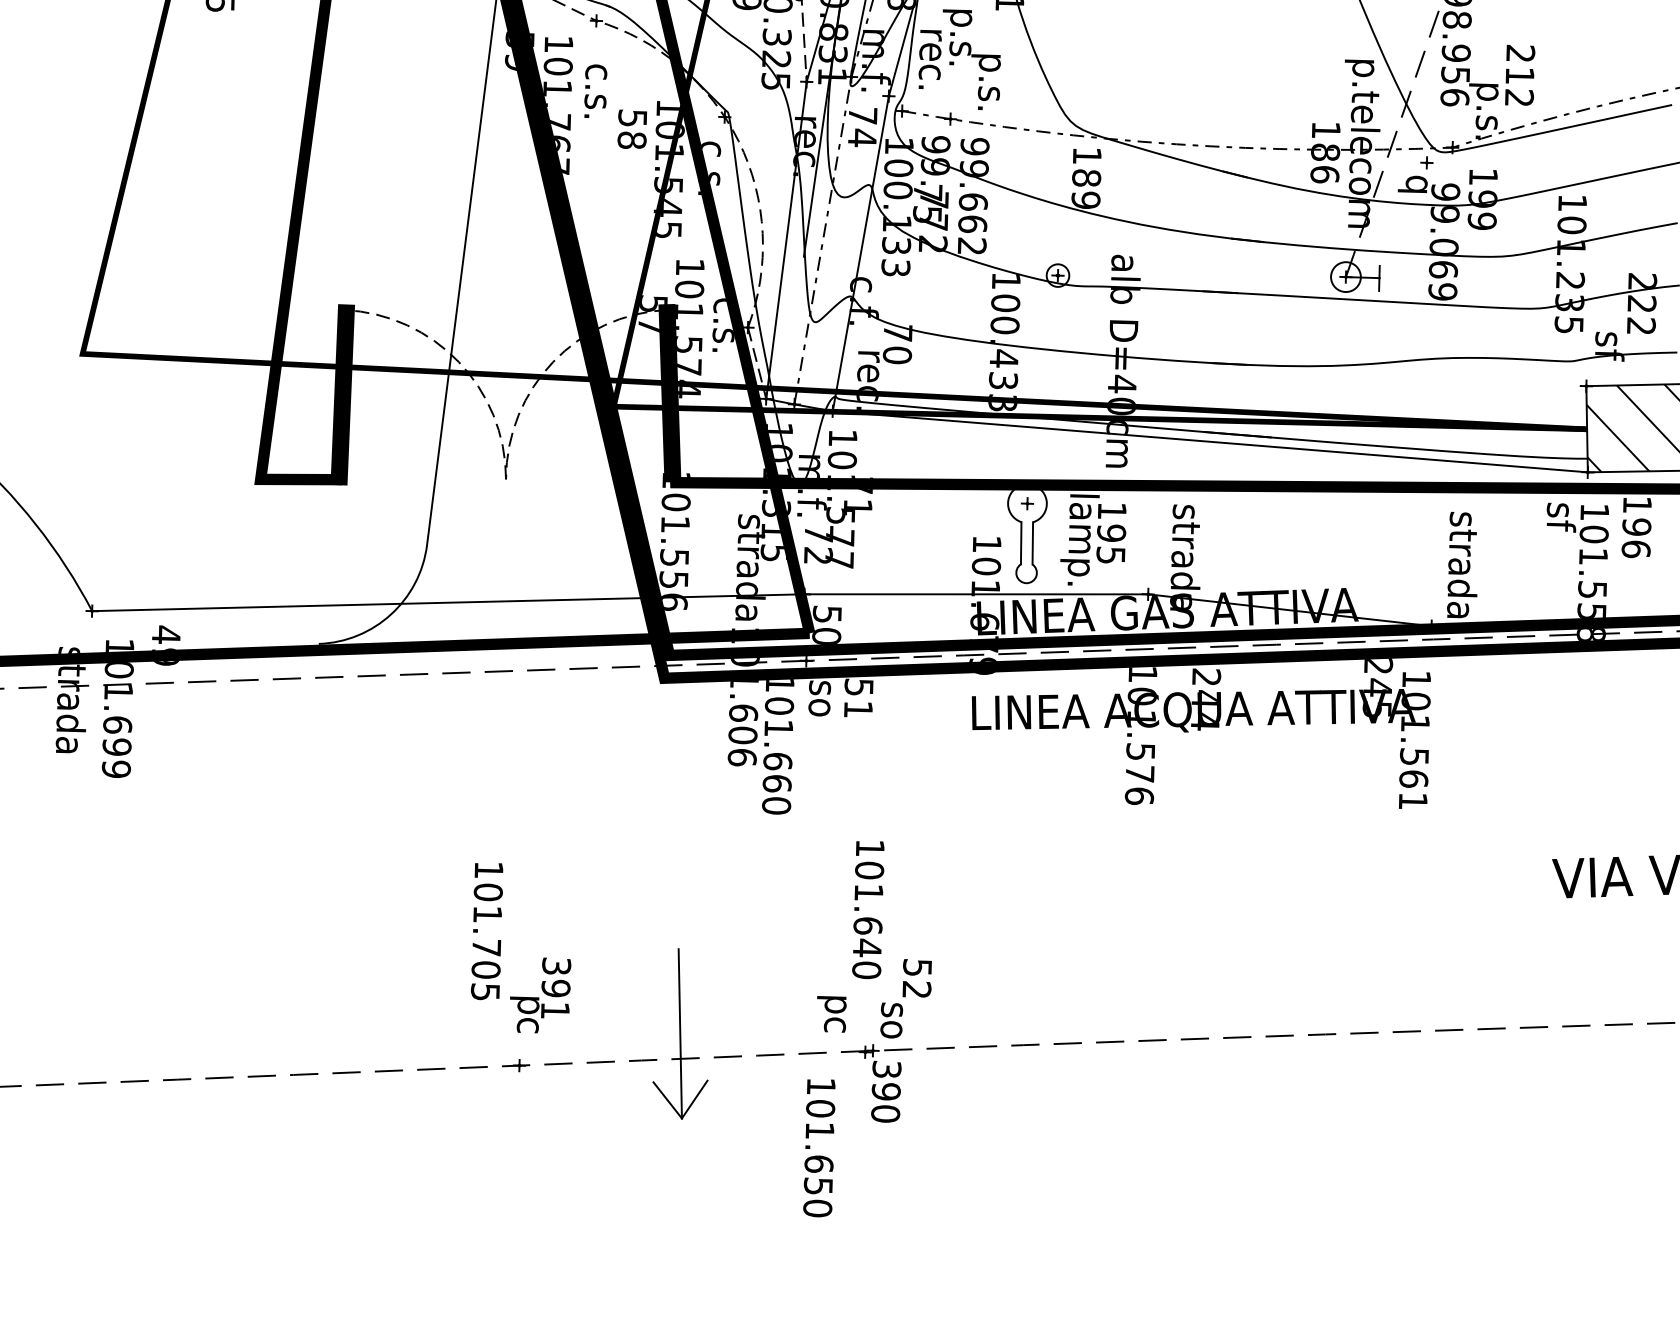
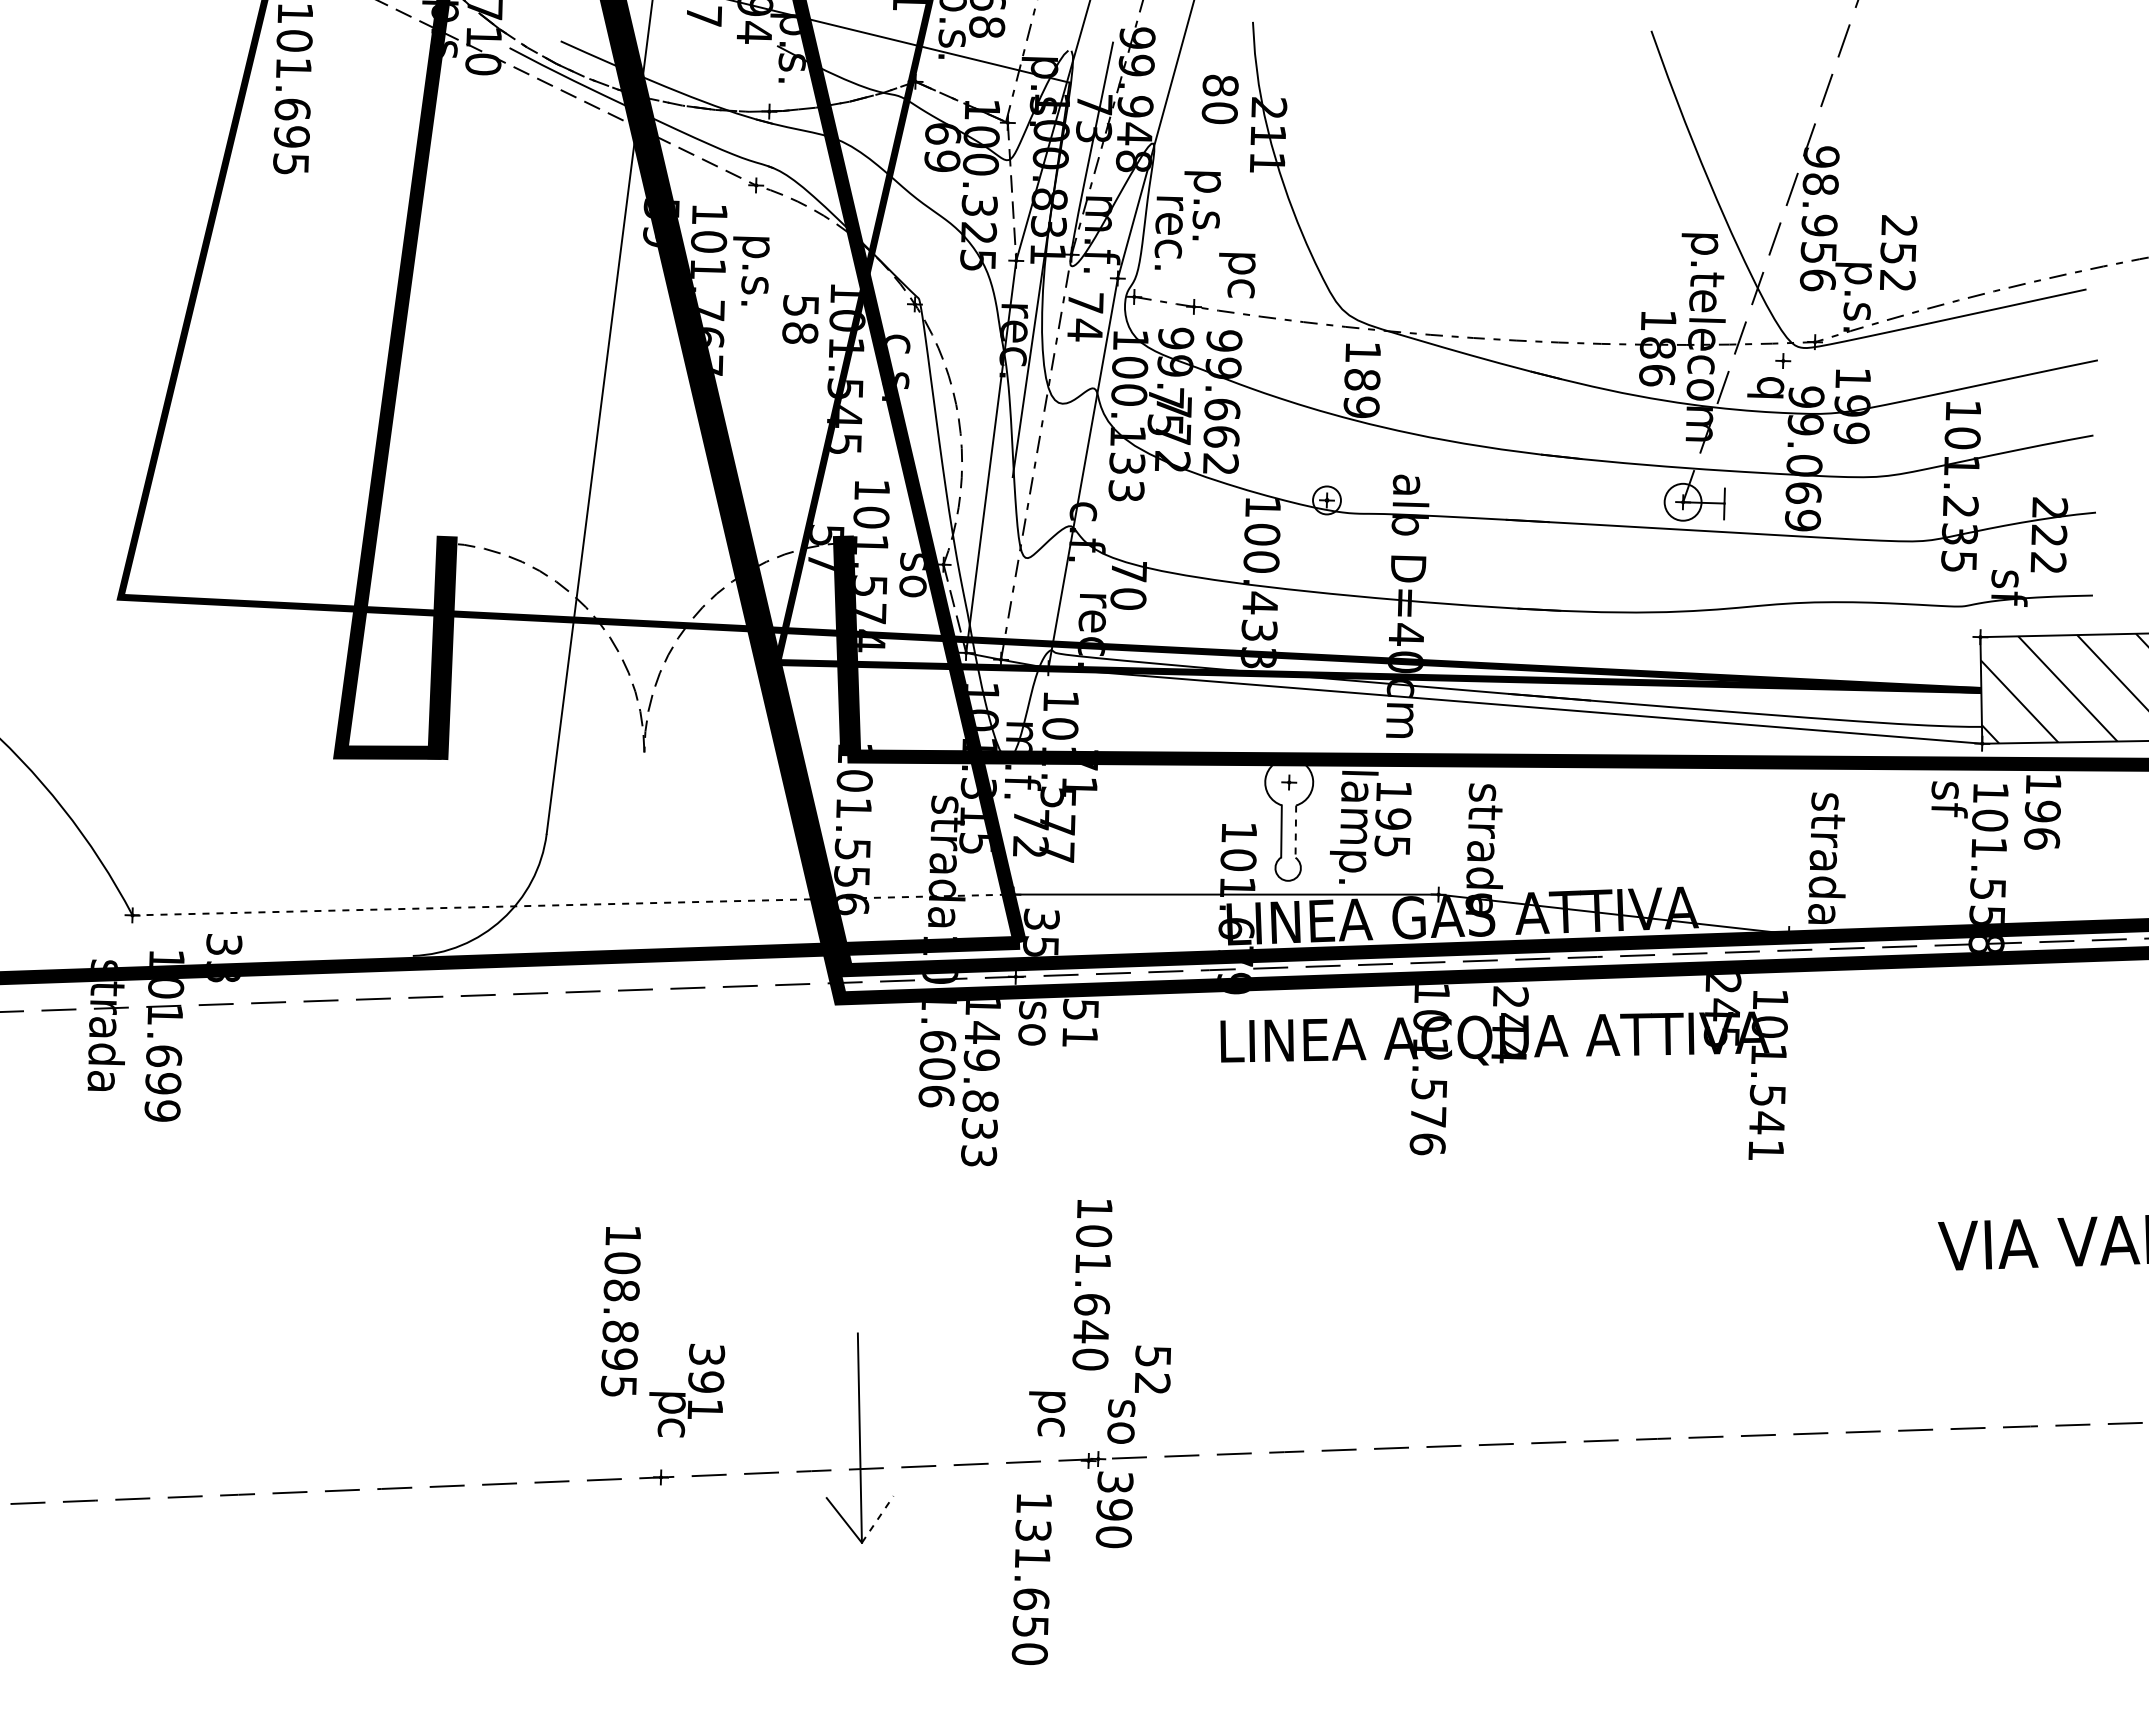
text: (592, 71) -> (751, 247), c.s. -> p.s.
text: (1520, 75) -> (1898, 252), 212 -> 252
text: (985, 83) -> (1237, 262), p.s. -> pc
text: (722, 325) -> (912, 562), c.s. -> so
line: (1032, 544) -> (1295, 832), solid -> dashed
line: (447, 602) -> (572, 904), solid -> dashed
text: (827, 624) -> (1041, 932), 50 -> 35
text: (166, 645) -> (224, 957), 49 -> 33
text: (777, 755) -> (980, 1094), 101.660 -> 149.833
text: (1414, 778) -> (1767, 1122), 101.561 -> 101.541
text: (486, 941) -> (620, 1324), 101.705 -> 108.895
line: (695, 1099) -> (878, 1519), solid -> dashed
text: (820, 1108) -> (1033, 1530), 101.650 -> 131.650

